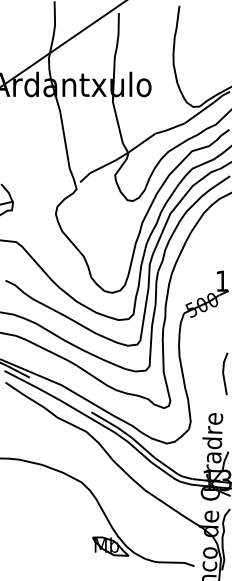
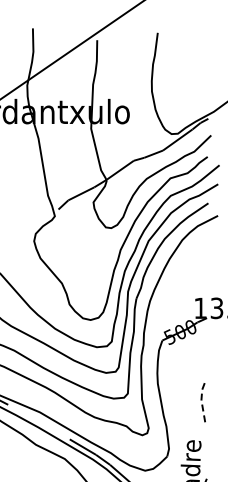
line: (223, 373) -> (201, 400), solid -> dashed

